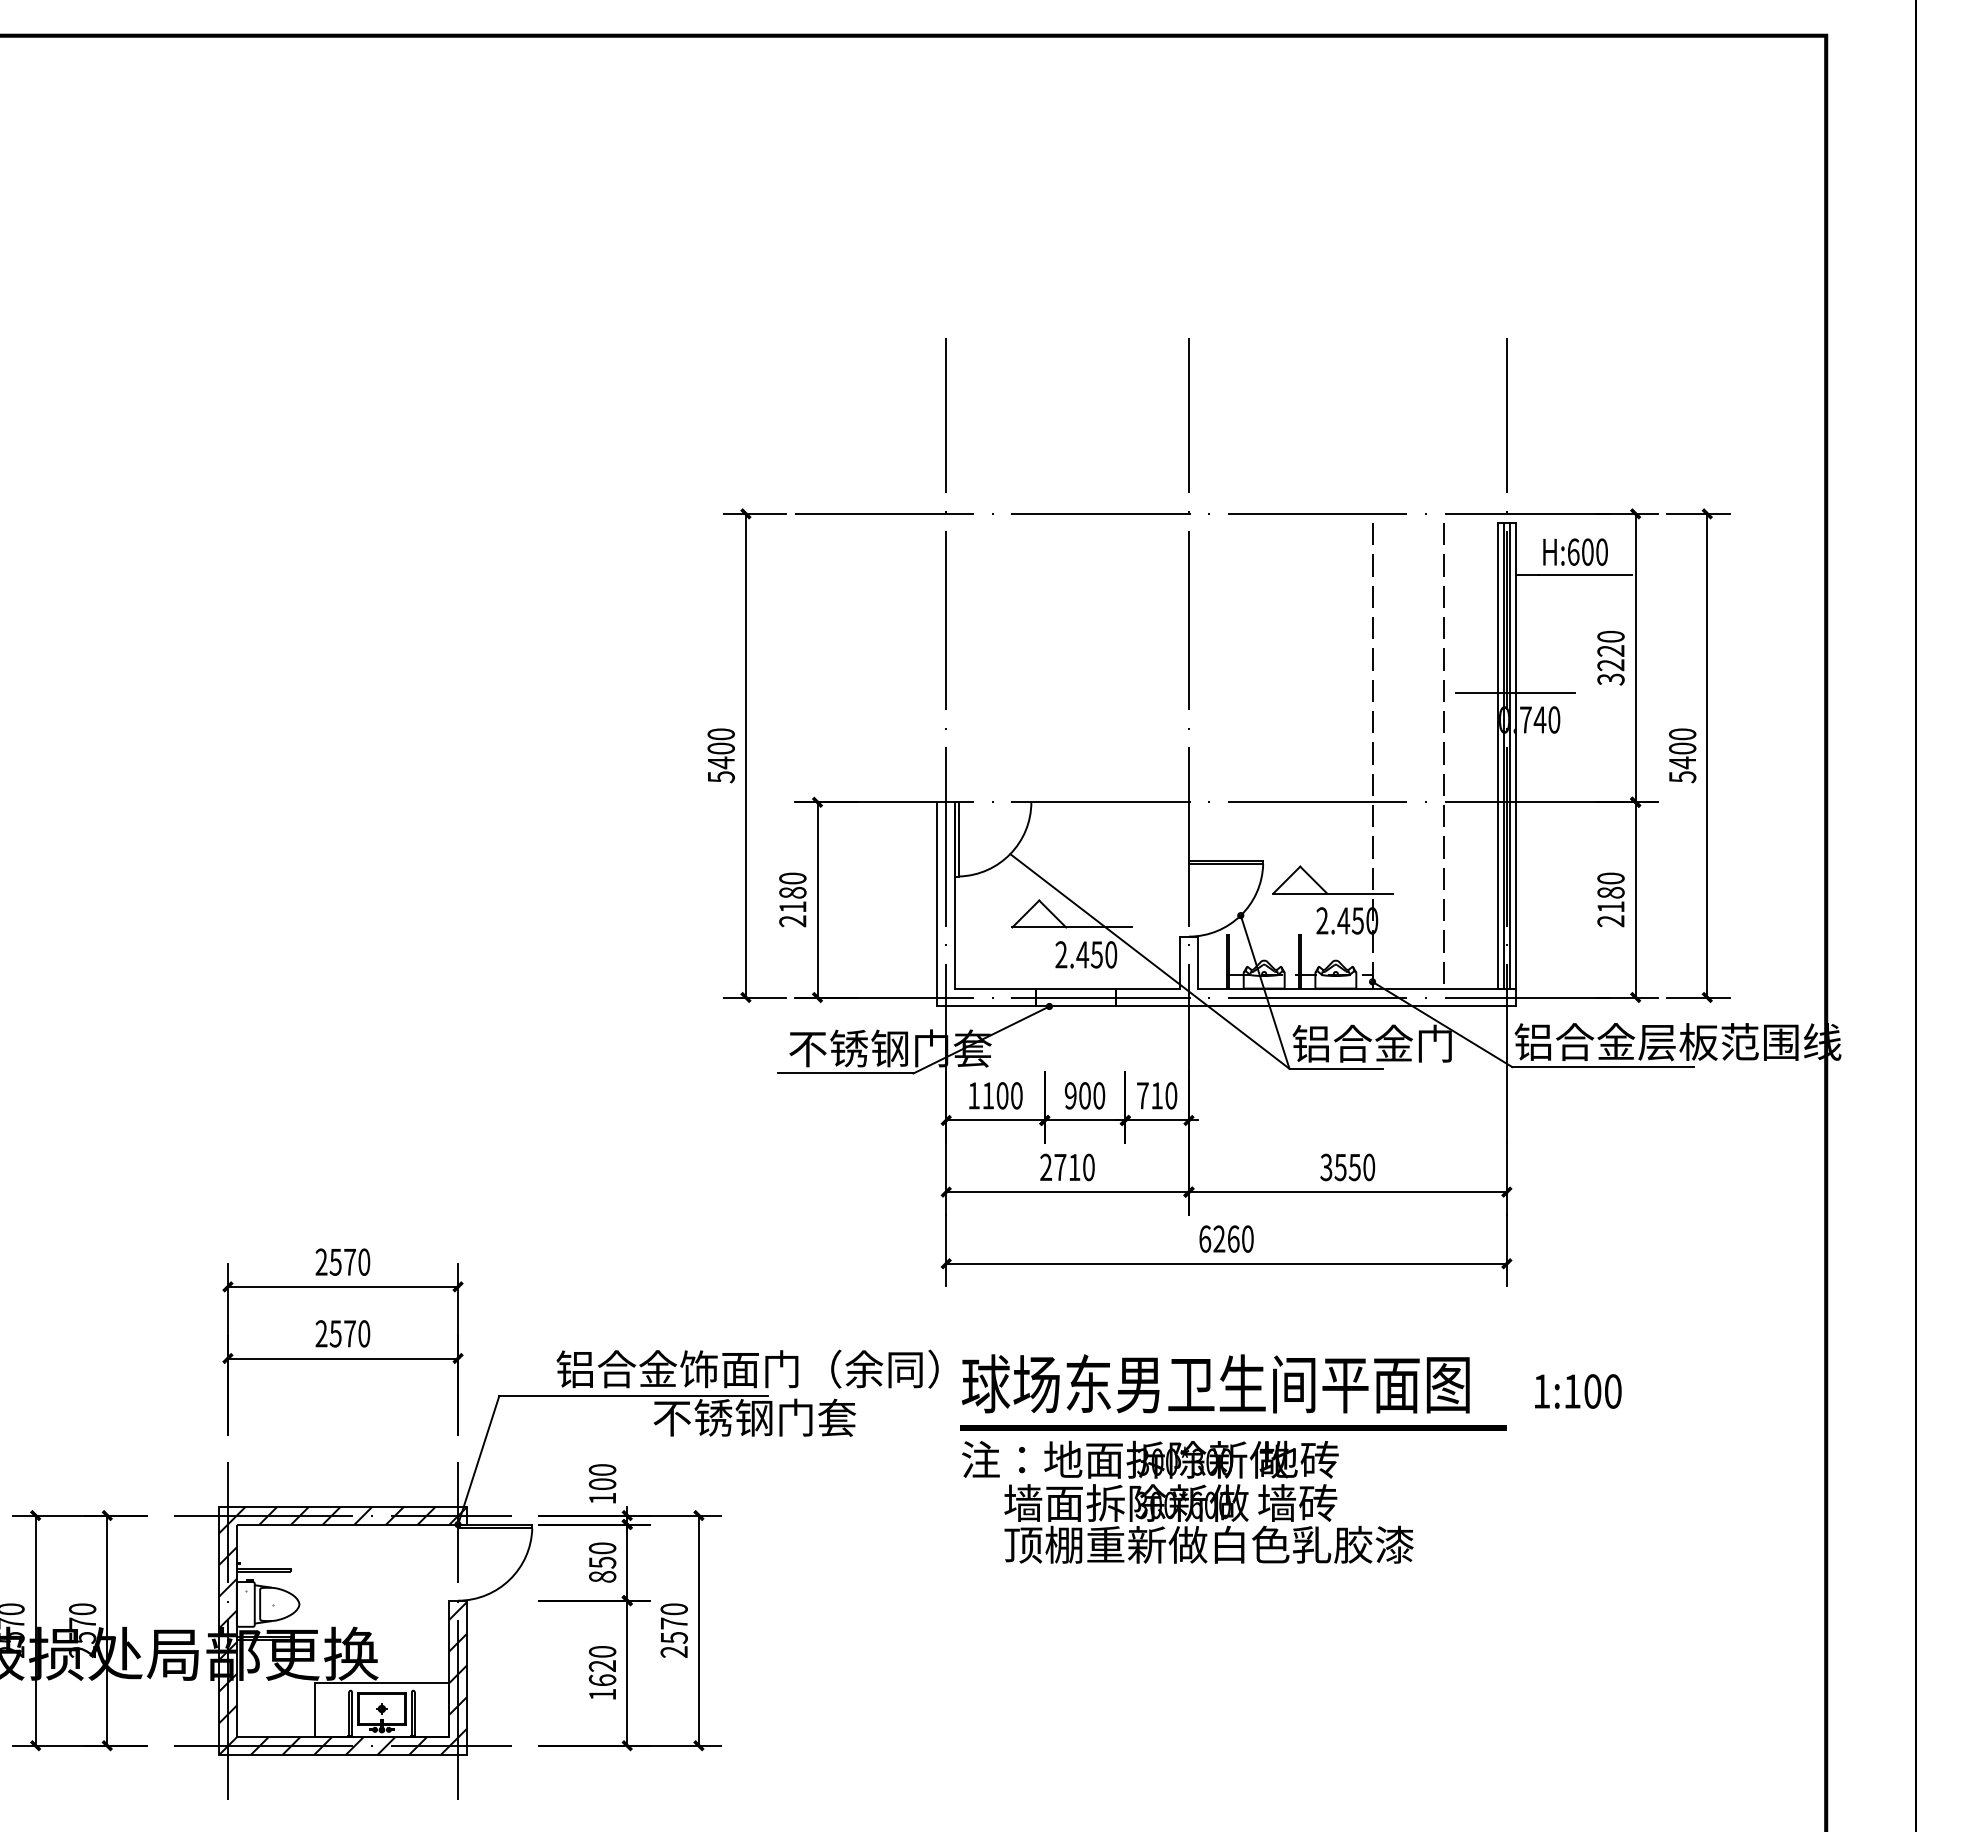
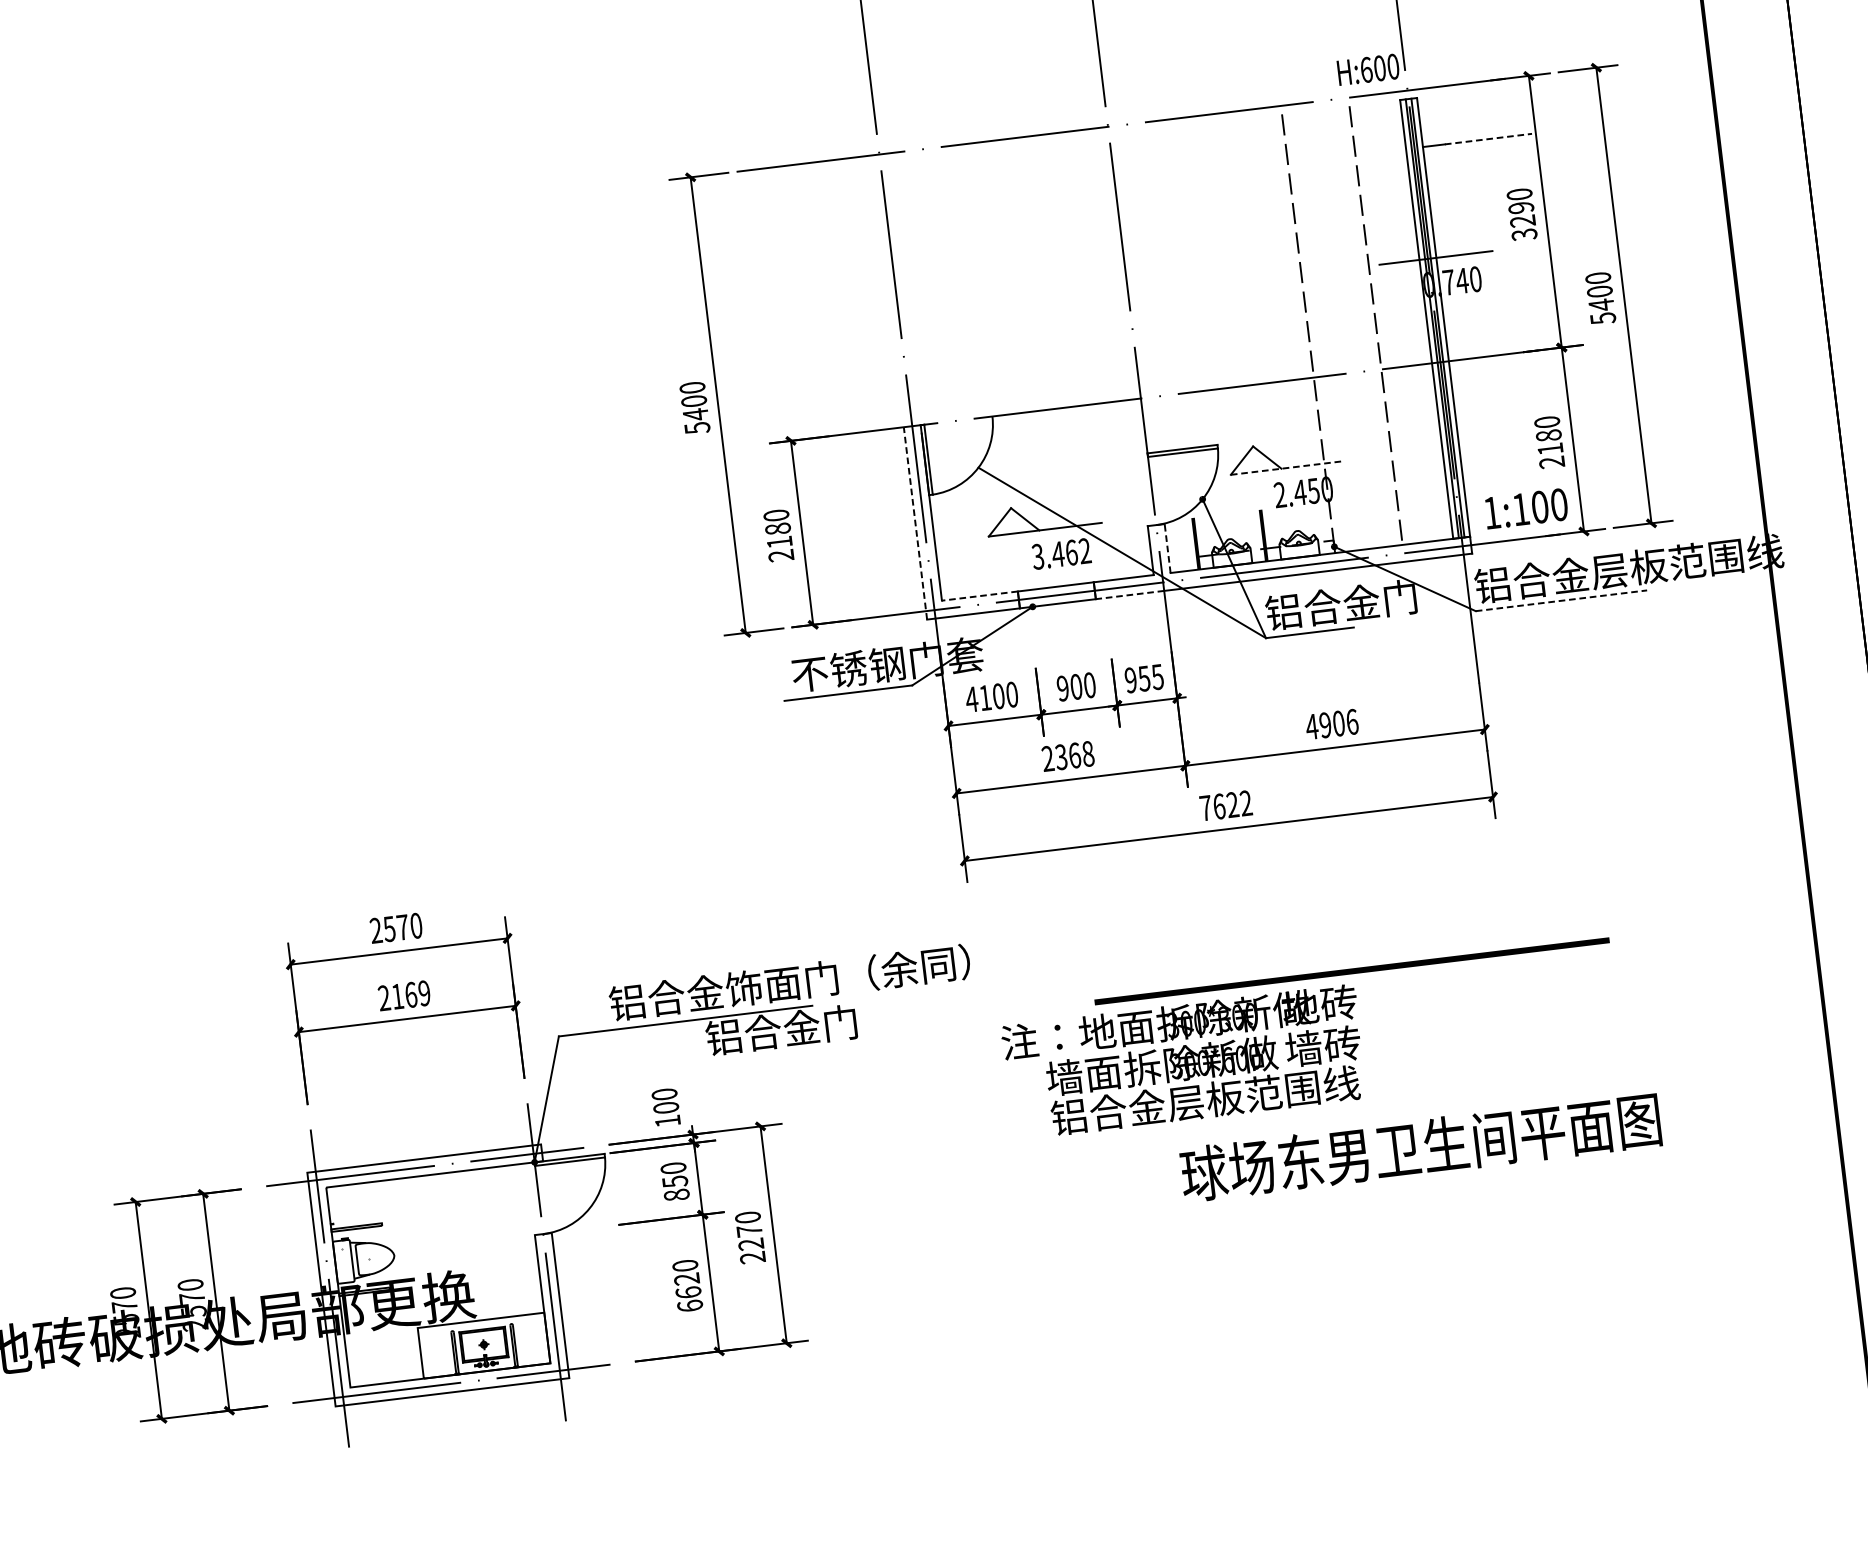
text: (1575, 551) -> (1368, 69), moved
line: (1585, 574) -> (1488, 138), solid -> dashed
text: (1610, 650) -> (1520, 207), 3220 -> 3290
line: (1333, 893) -> (1287, 467), solid -> dashed
line: (937, 903) -> (915, 522), solid -> dashed
text: (1086, 954) -> (1061, 553), 2.450 -> 3.462
line: (1197, 962) -> (1167, 548), solid -> dashed
line: (995, 988) -> (979, 596), solid -> dashed
line: (1152, 1006) -> (1129, 595), solid -> dashed
line: (1603, 1067) -> (1561, 601), solid -> dashed
text: (973, 1095) -> (971, 699), 1100 -> 4100
text: (1157, 1095) -> (1144, 678), 710 -> 955
text: (1074, 1167) -> (1074, 755), 2710 -> 2368
text: (1347, 1167) -> (1331, 724), 3550 -> 4906
text: (1226, 1238) -> (1226, 805), 6260 -> 7622
text: (349, 1333) -> (410, 994), 2570 -> 2169
text: (1215, 1383) -> (1420, 1146), moved
text: (1578, 1391) -> (1526, 508), moved
text: (754, 1417) -> (801, 1027), 不锈钢门套 -> 铝合金门
line: (1233, 1427) -> (1352, 970), moved
text: (1208, 1544) -> (1243, 1095), 顶棚重新做白色乳胶漆 -> 铝合金层板范围线
hatch: (342, 1630) -> (437, 1275), removed
text: (673, 1637) -> (750, 1244), 2570 -> 2270
text: (602, 1694) -> (690, 1305), 1620 -> 6620

